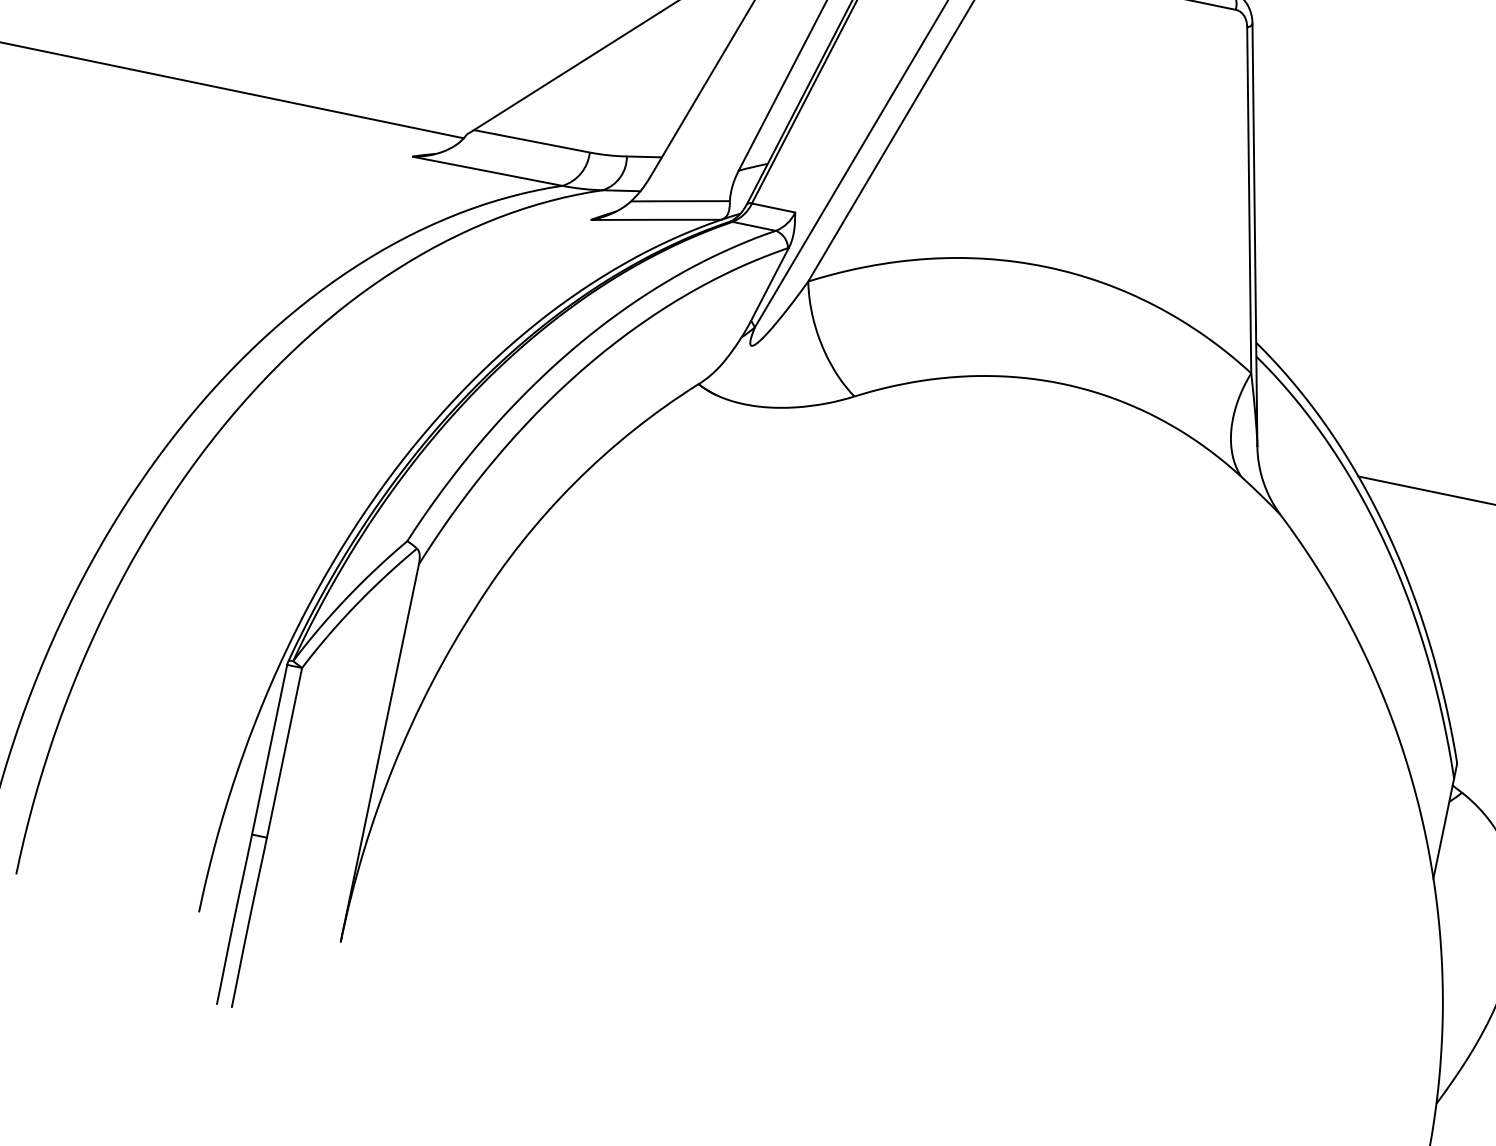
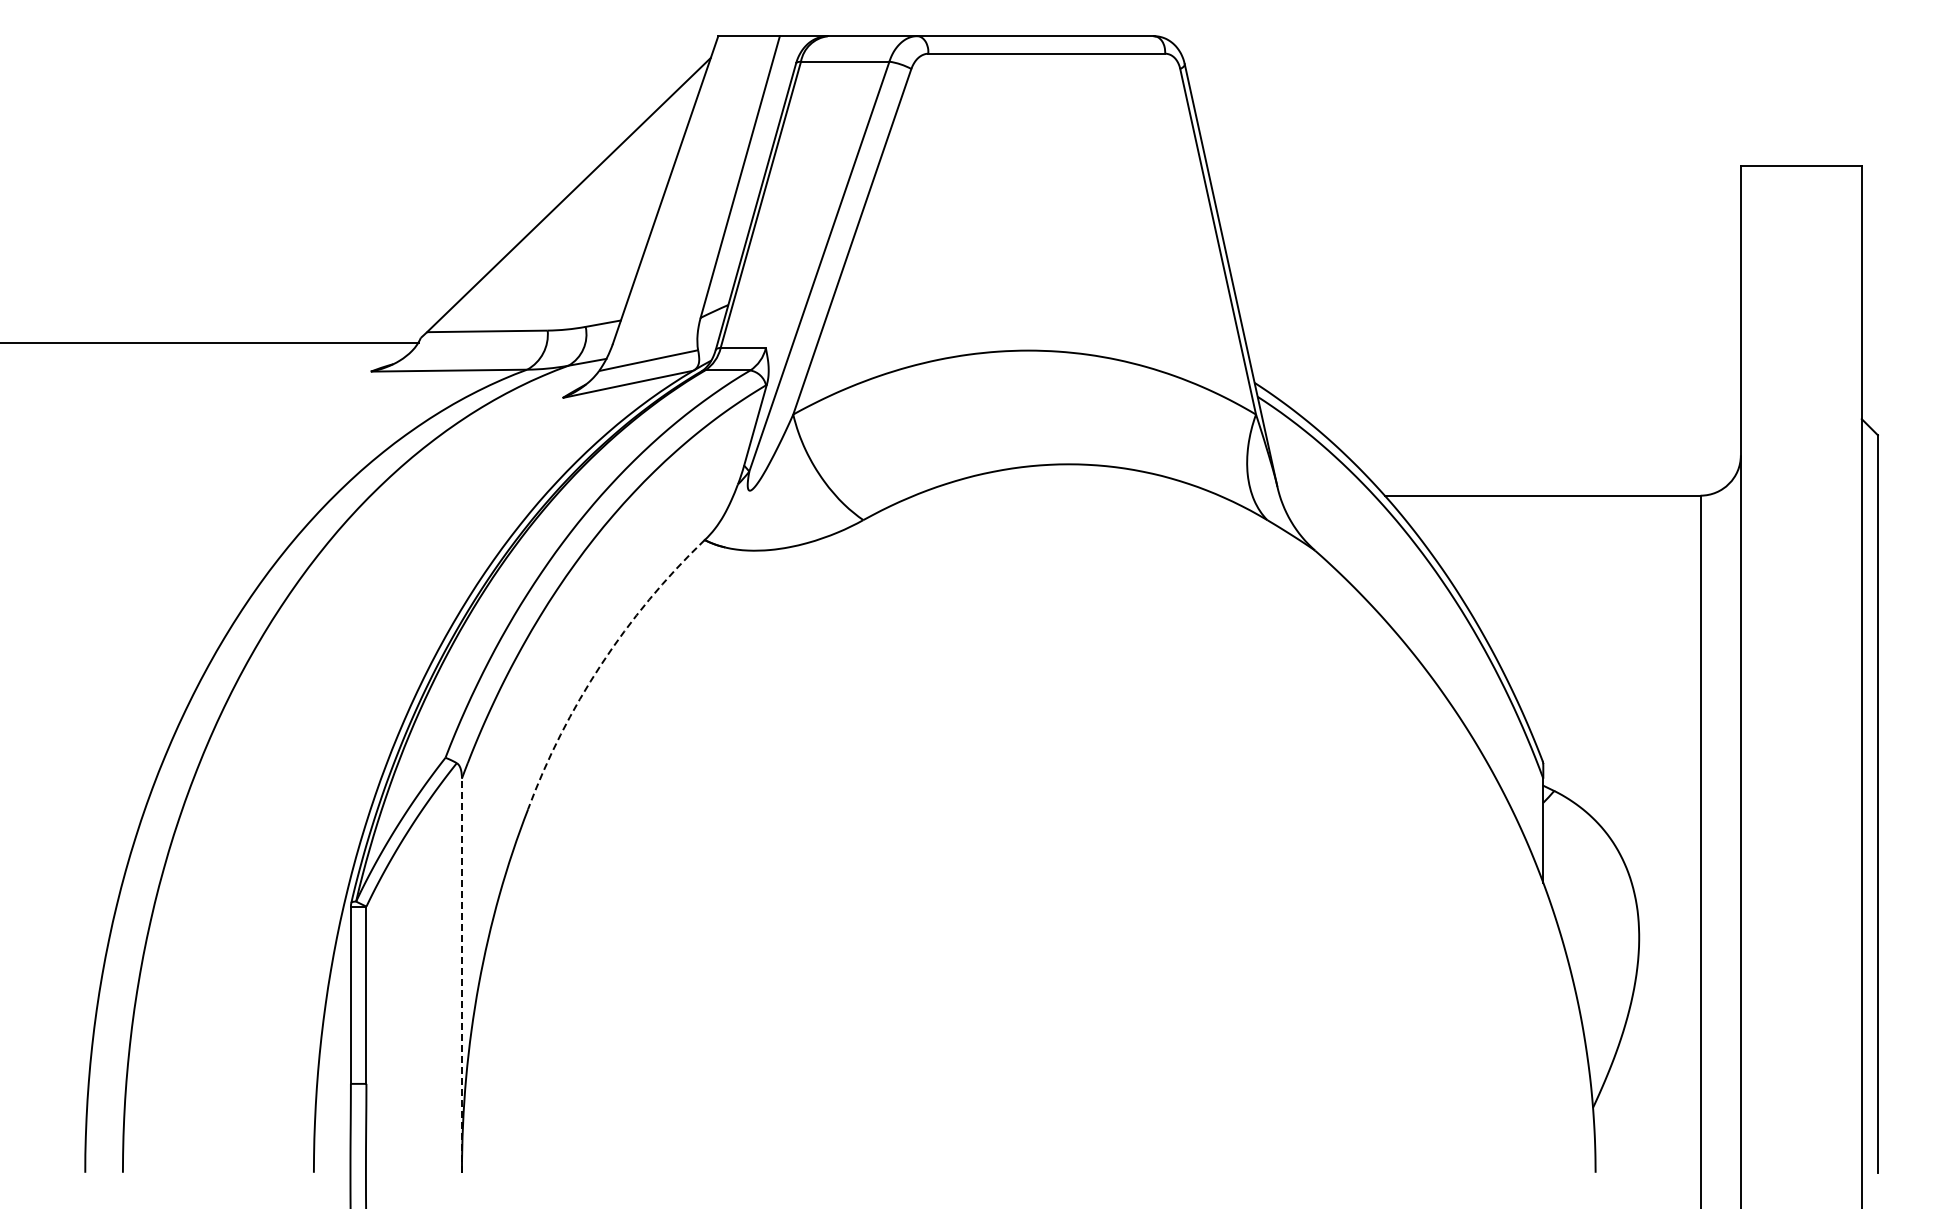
arc: (575, 482) -> (601, 664), solid -> dashed
line: (379, 752) -> (461, 975), solid -> dashed

